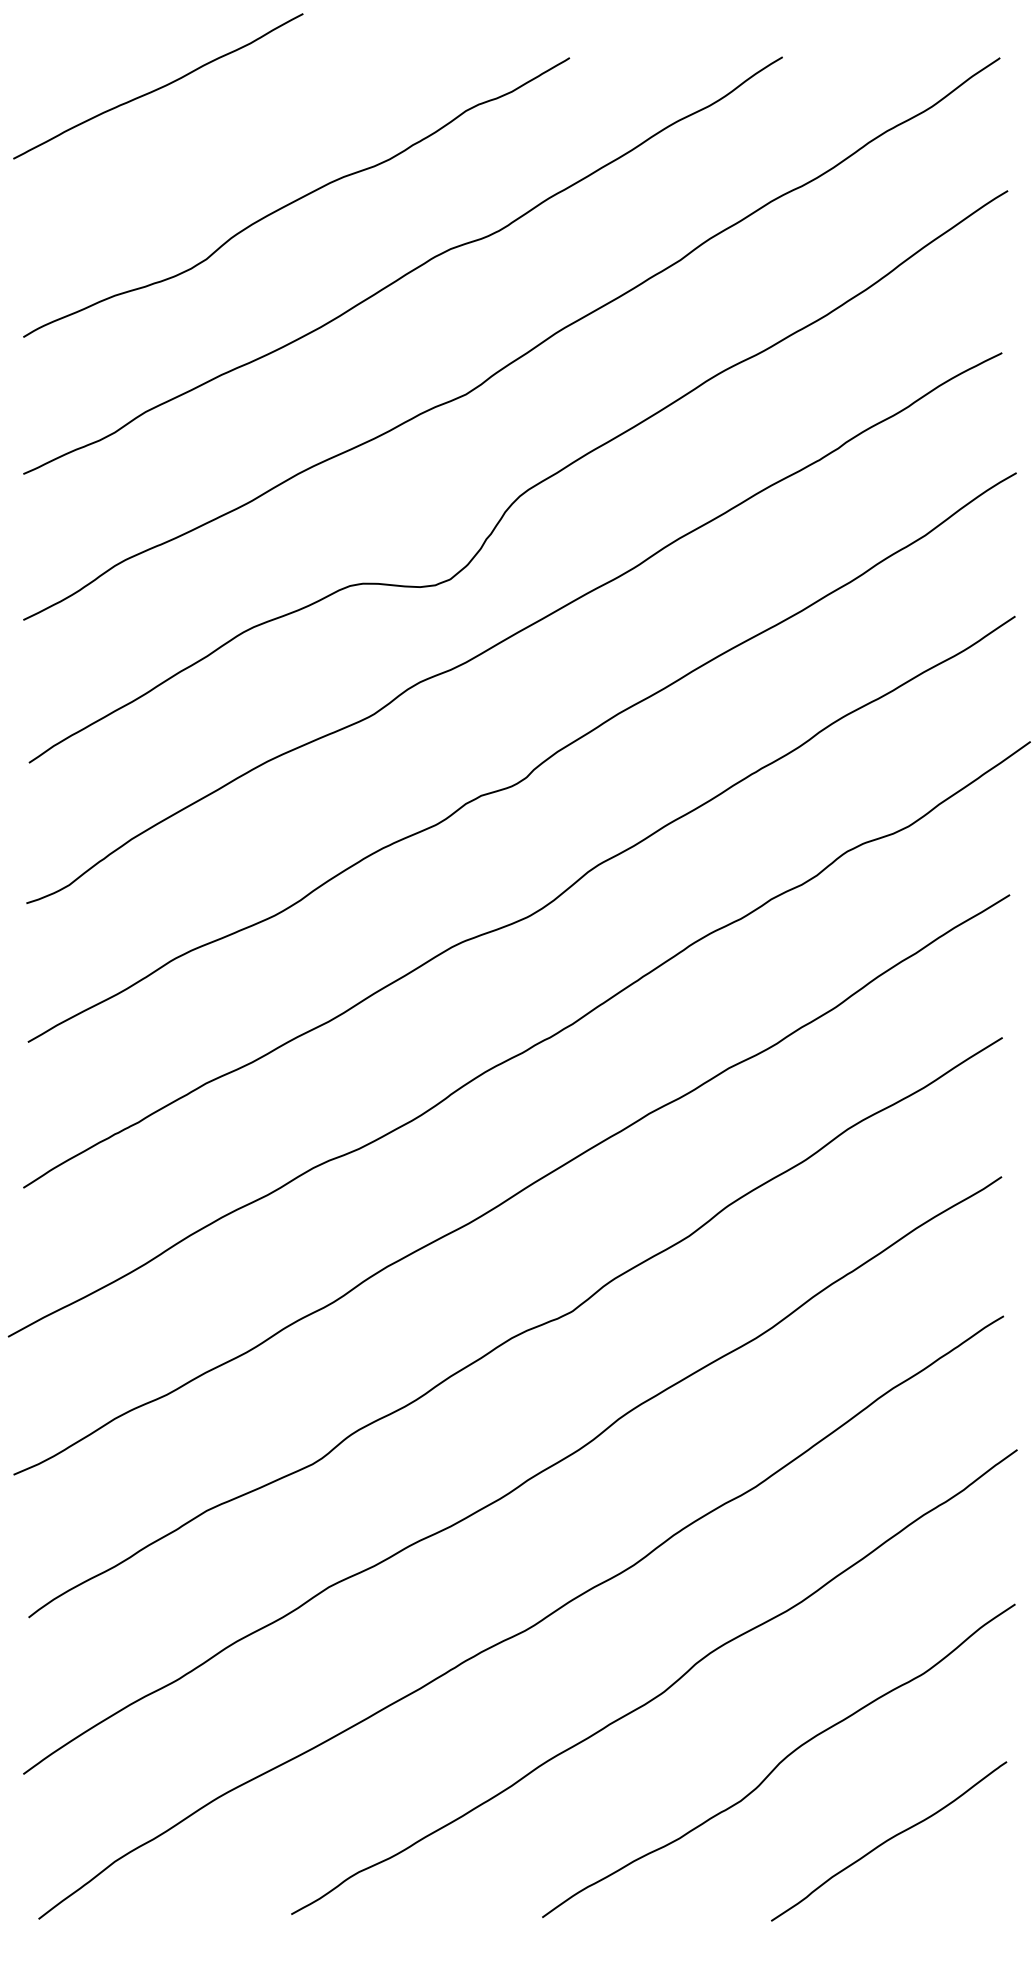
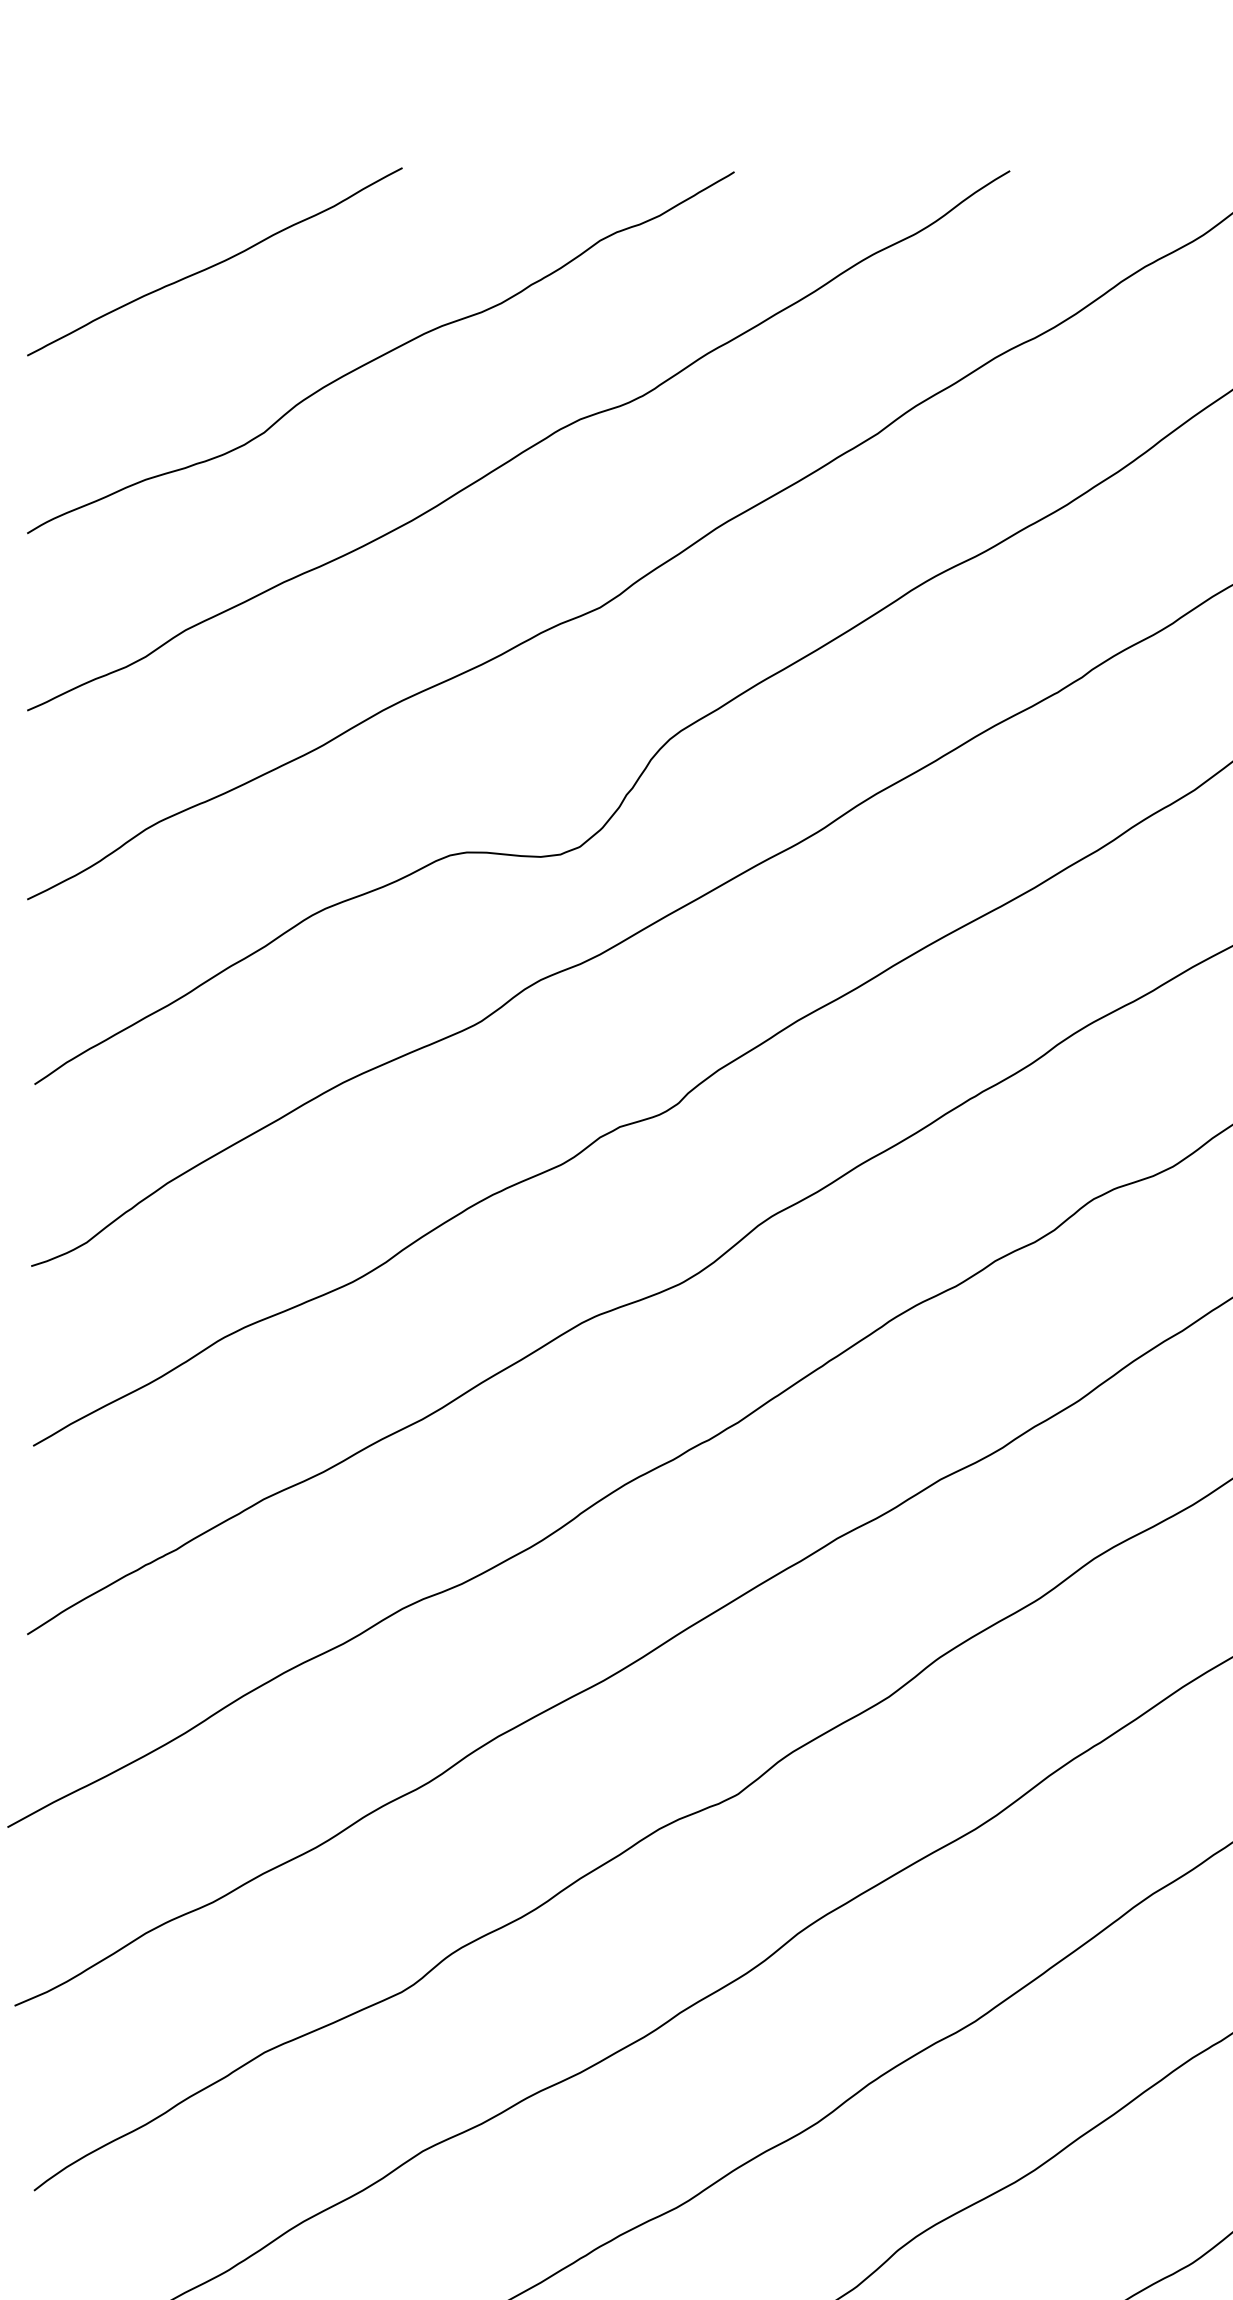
curve: (159, 87) -> (216, 263), moved

